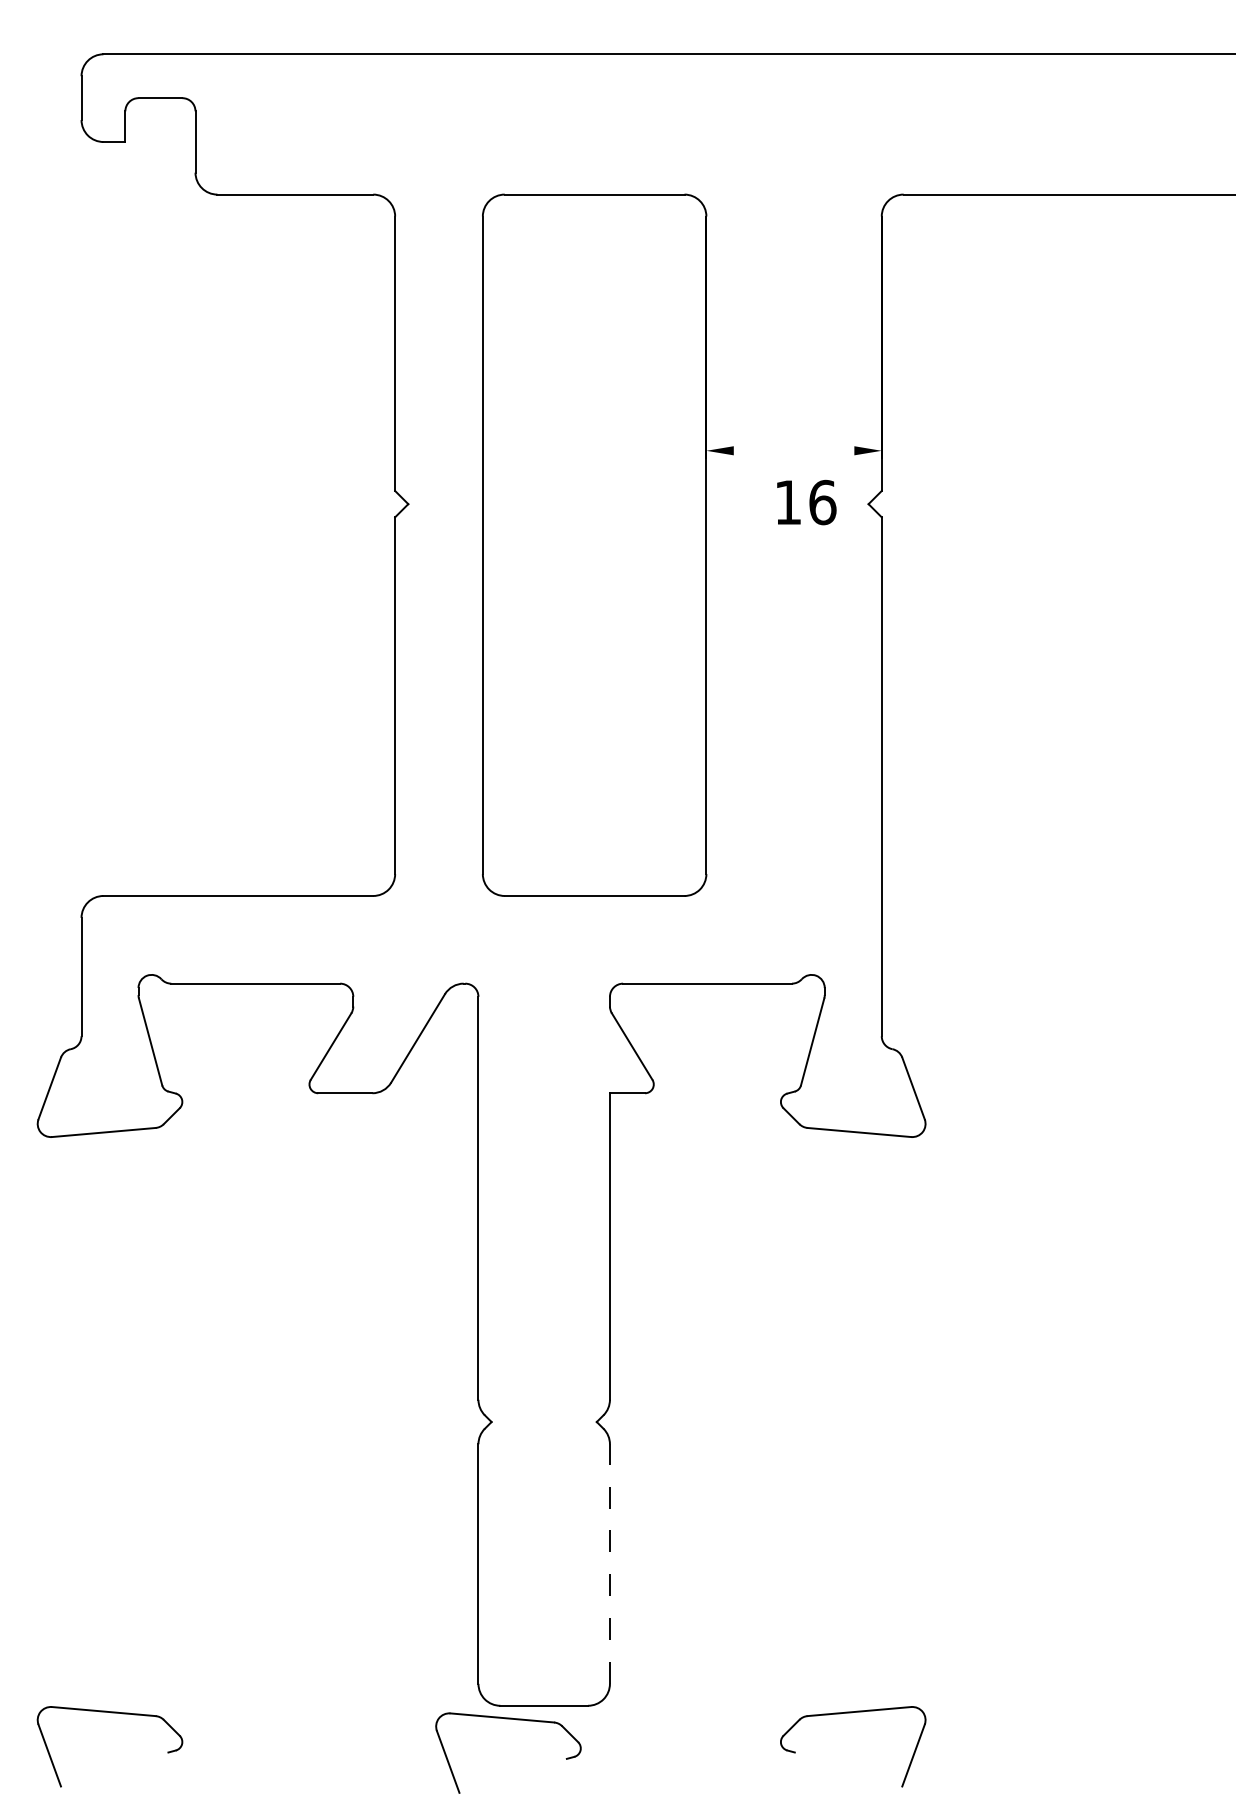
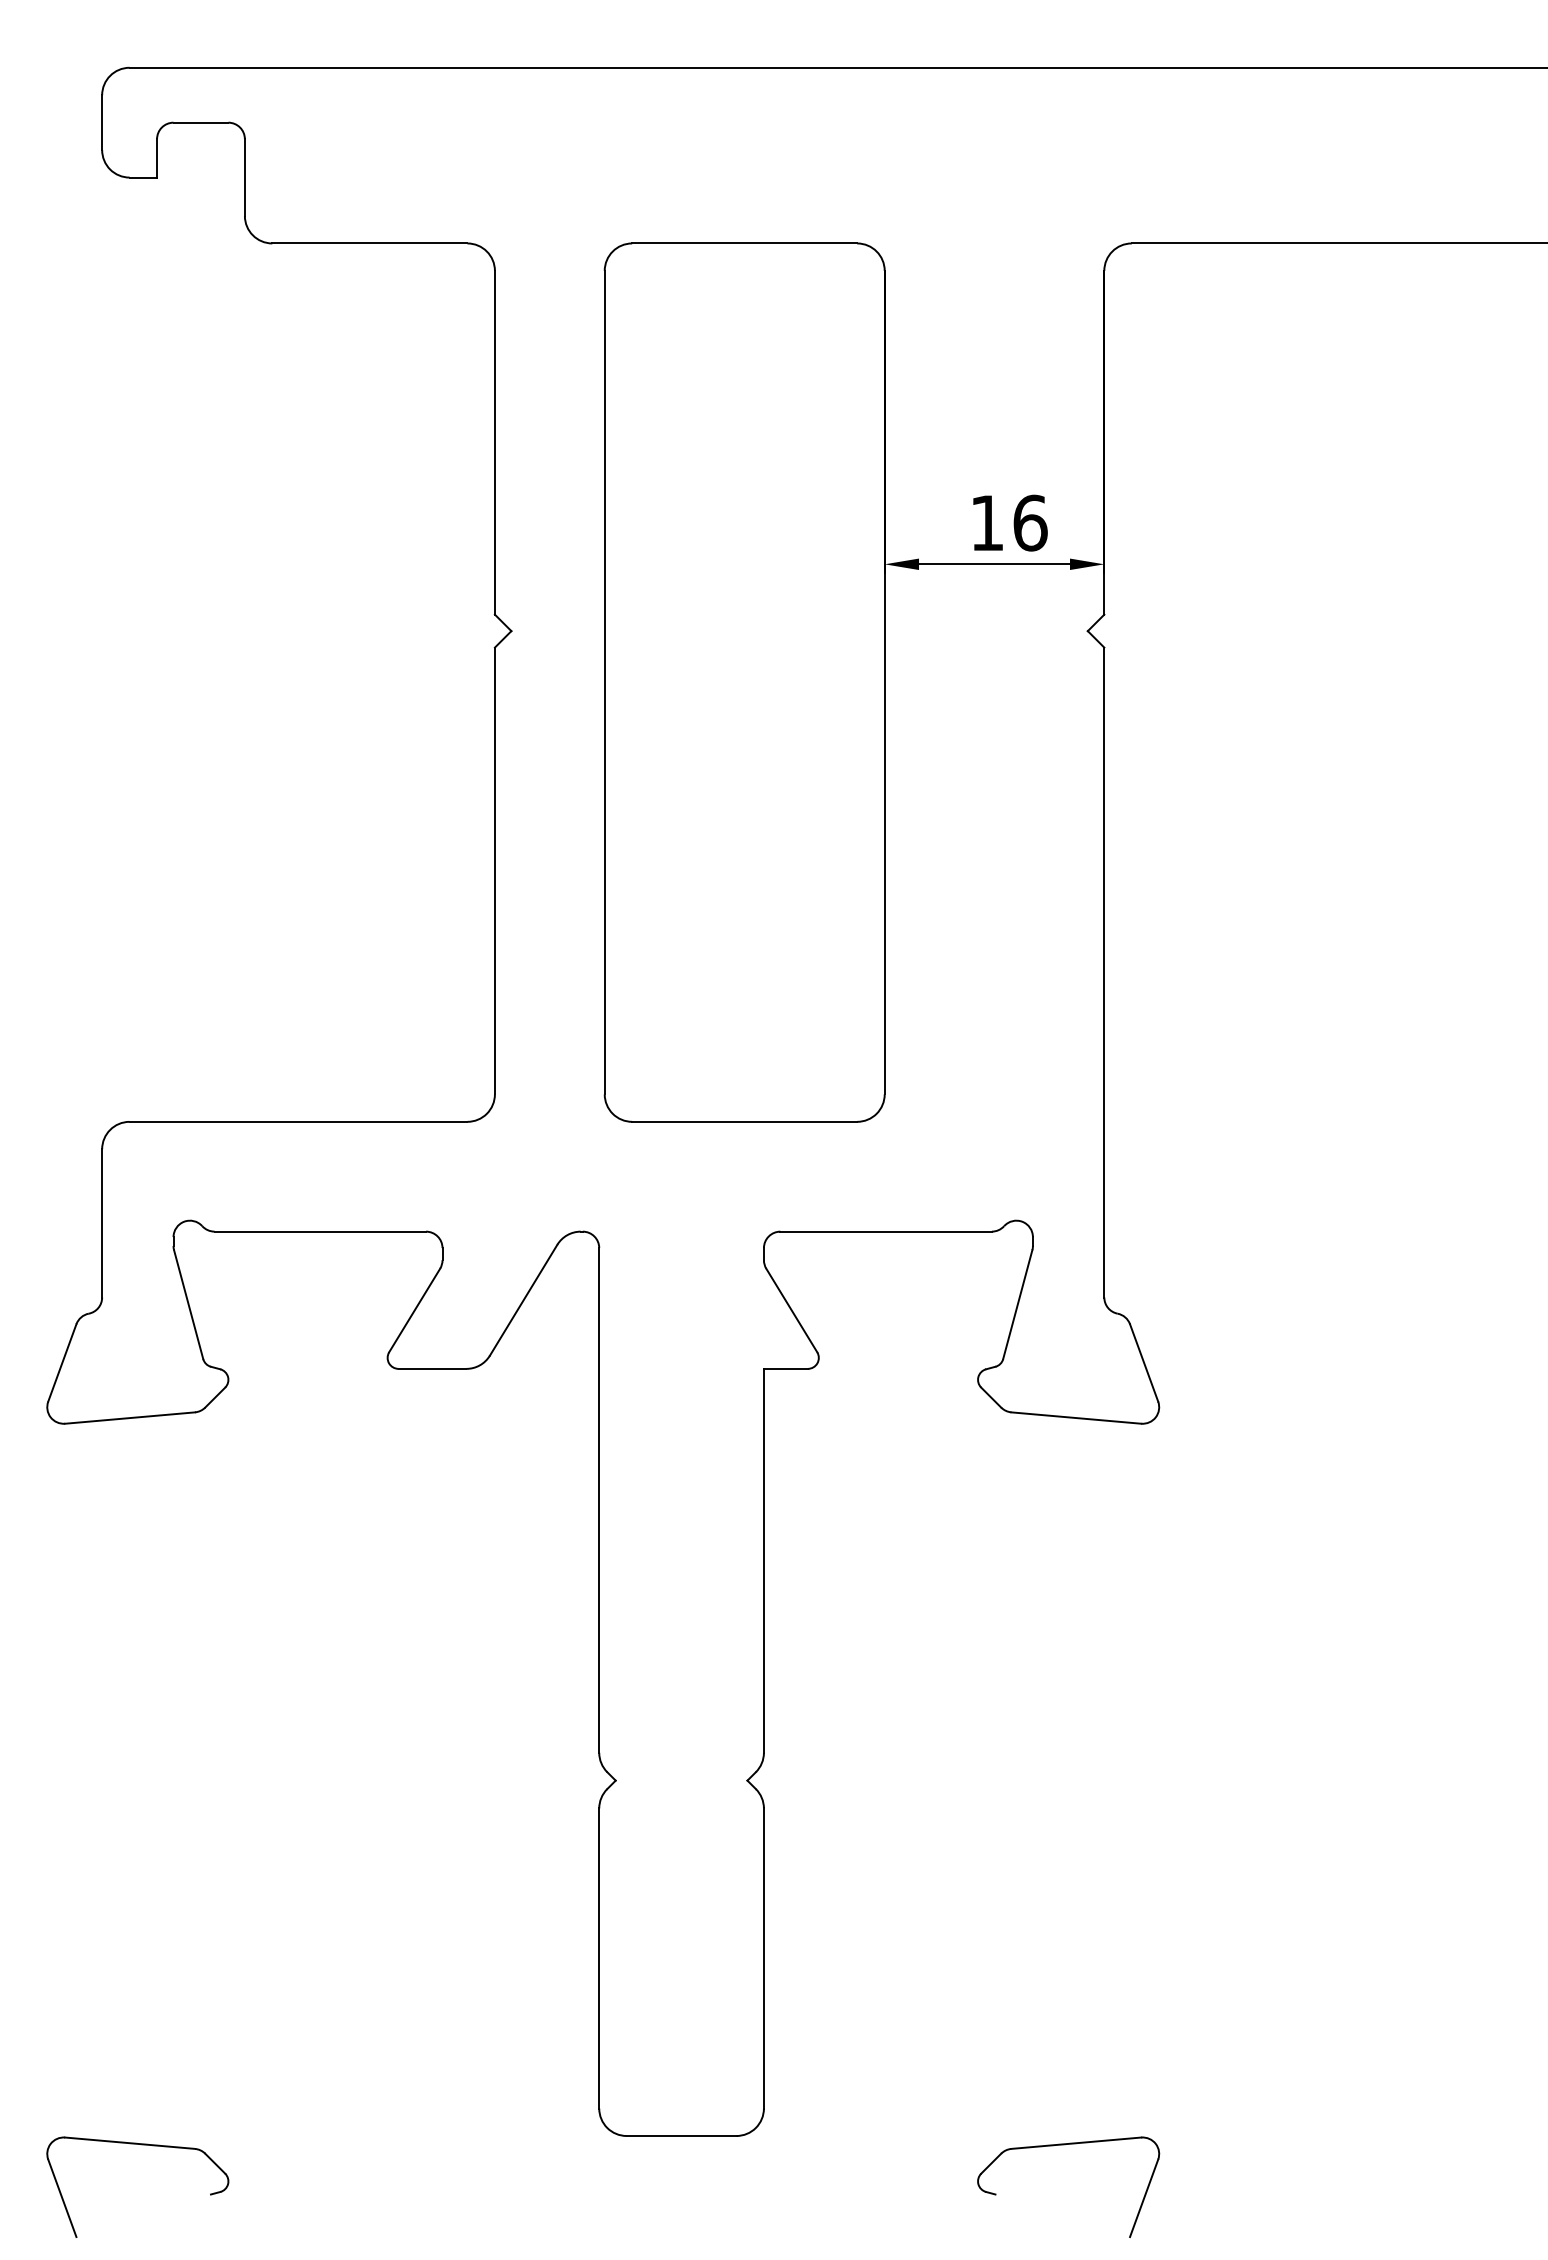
line: (794, 450) -> (994, 564), added
text: (806, 502) -> (1010, 522), moved
line: (609, 1564) -> (763, 1958), dashed -> solid
part: (511, 1719) -> (640, 2153), removed

